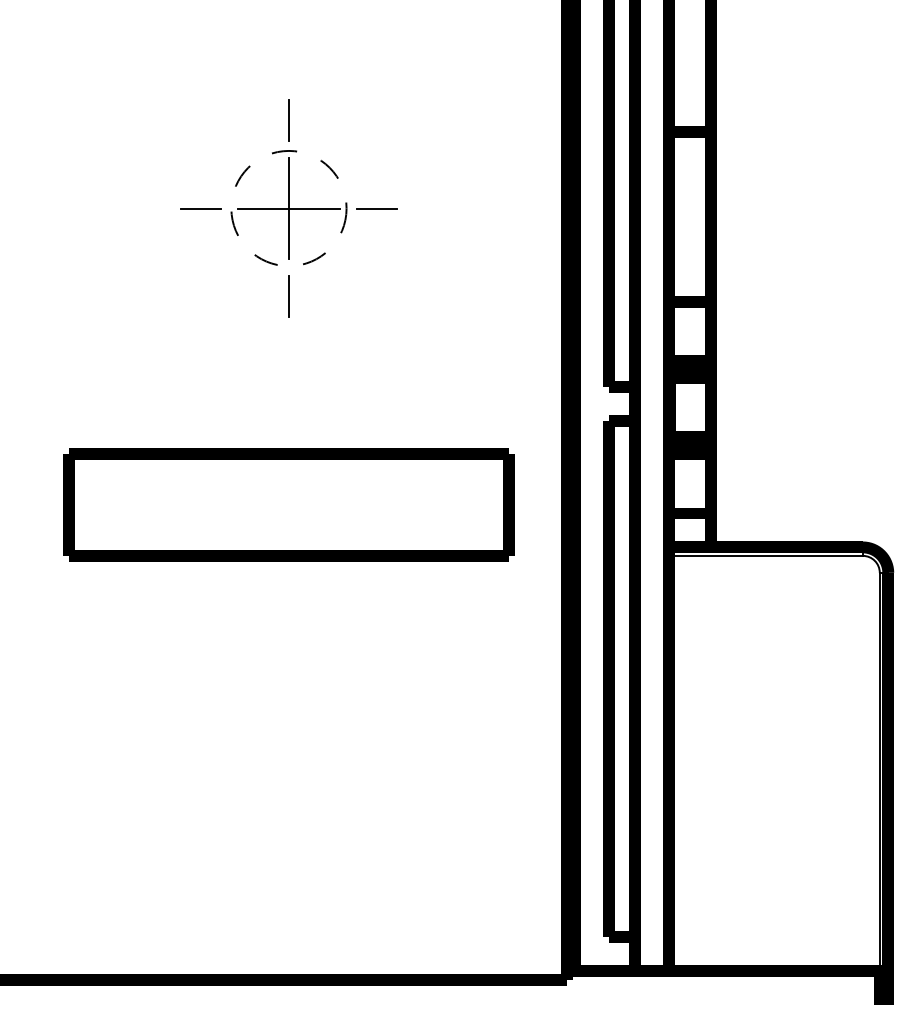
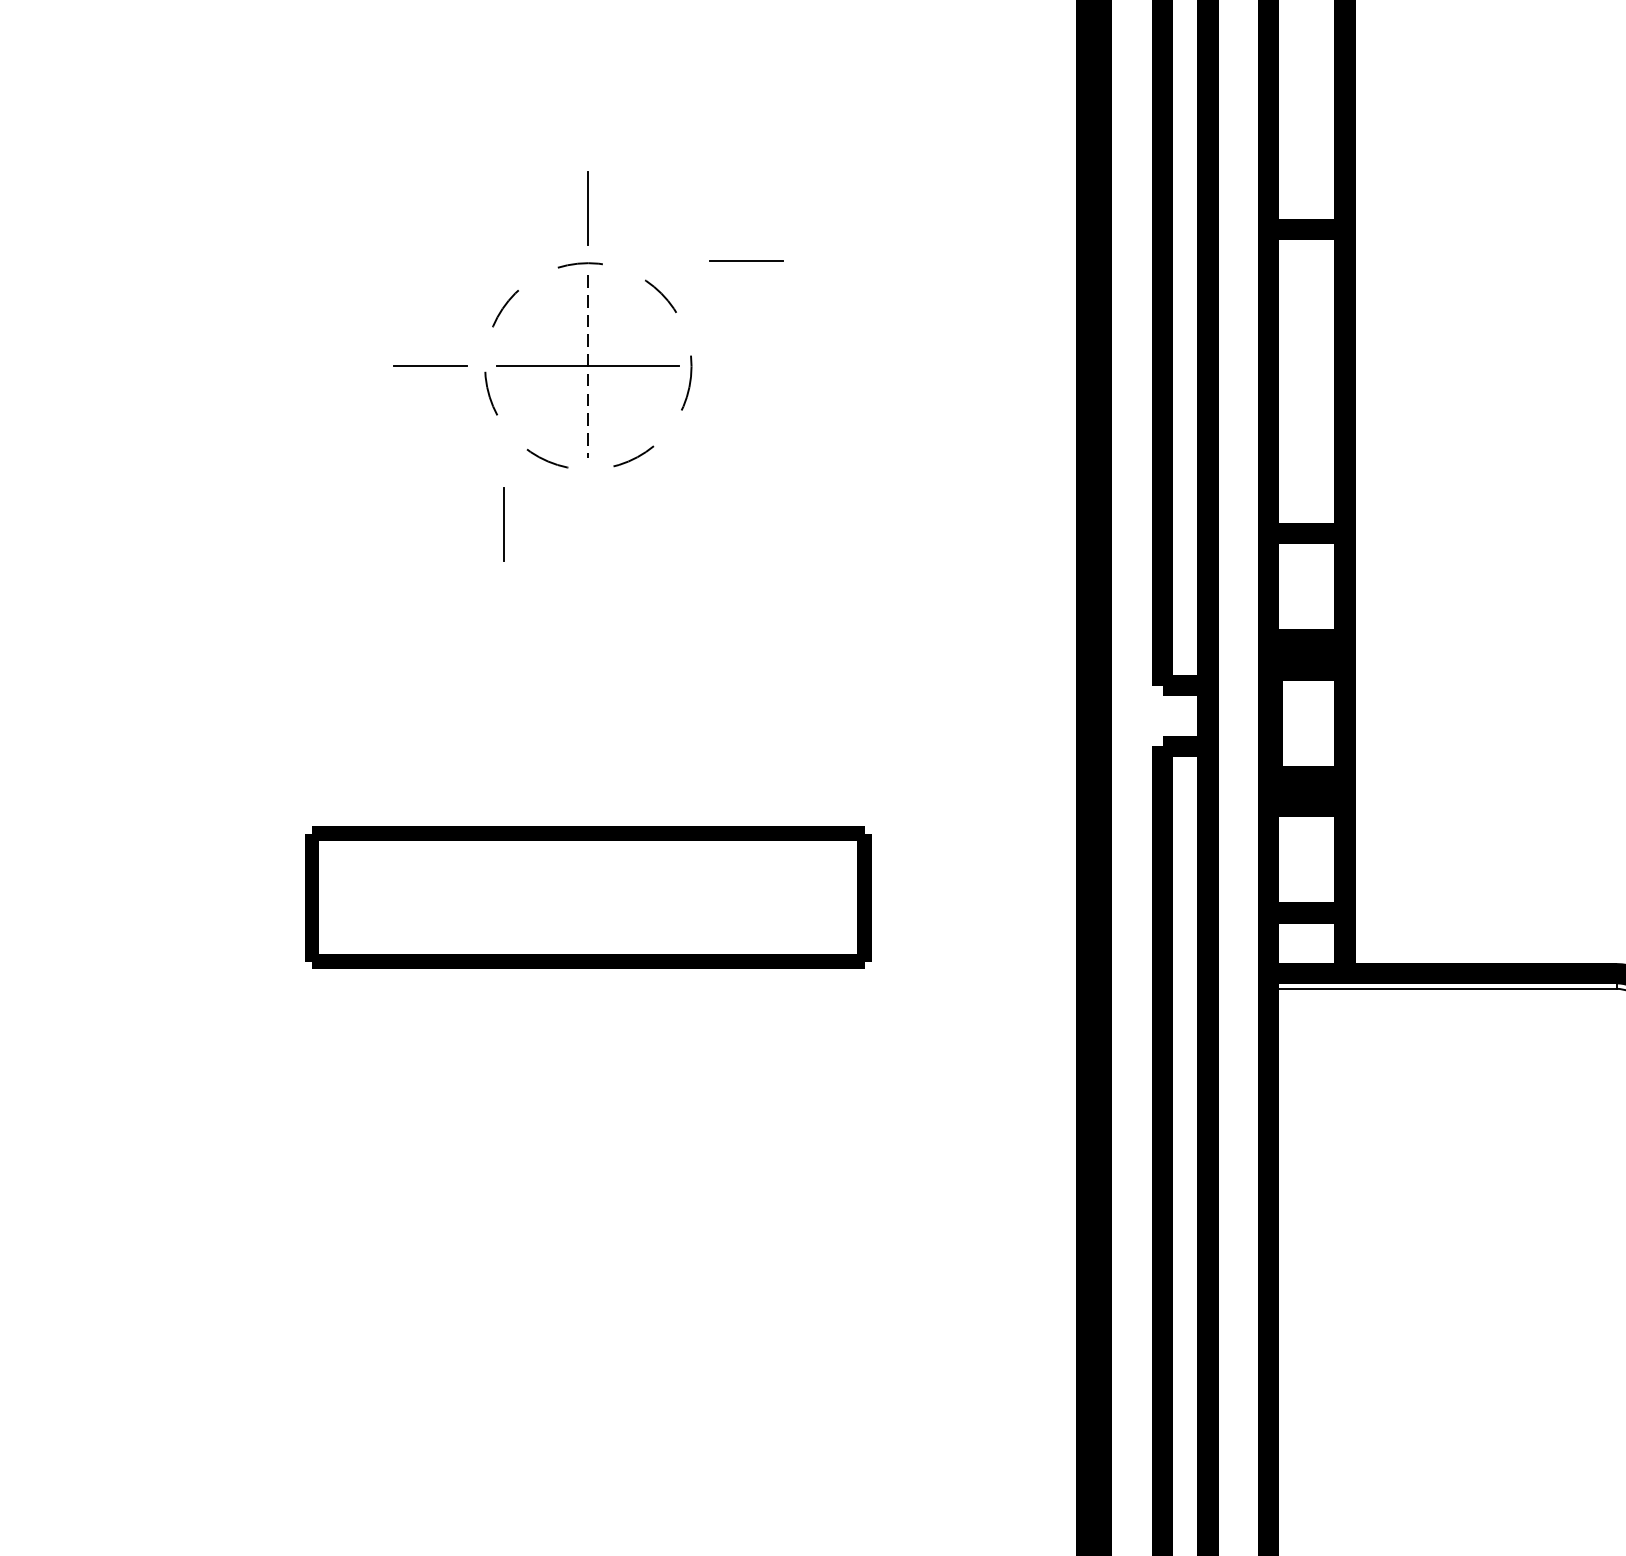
line: (288, 208) -> (587, 366), solid -> dashed
line: (376, 208) -> (745, 260), moved
line: (288, 296) -> (503, 524), moved
part: (288, 504) -> (587, 896), size x0.7

